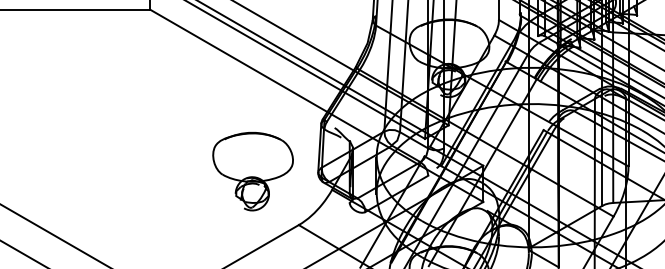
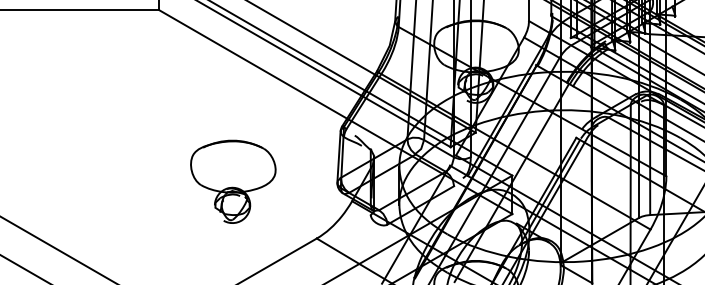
part: (253, 171) -> (233, 181), moved

